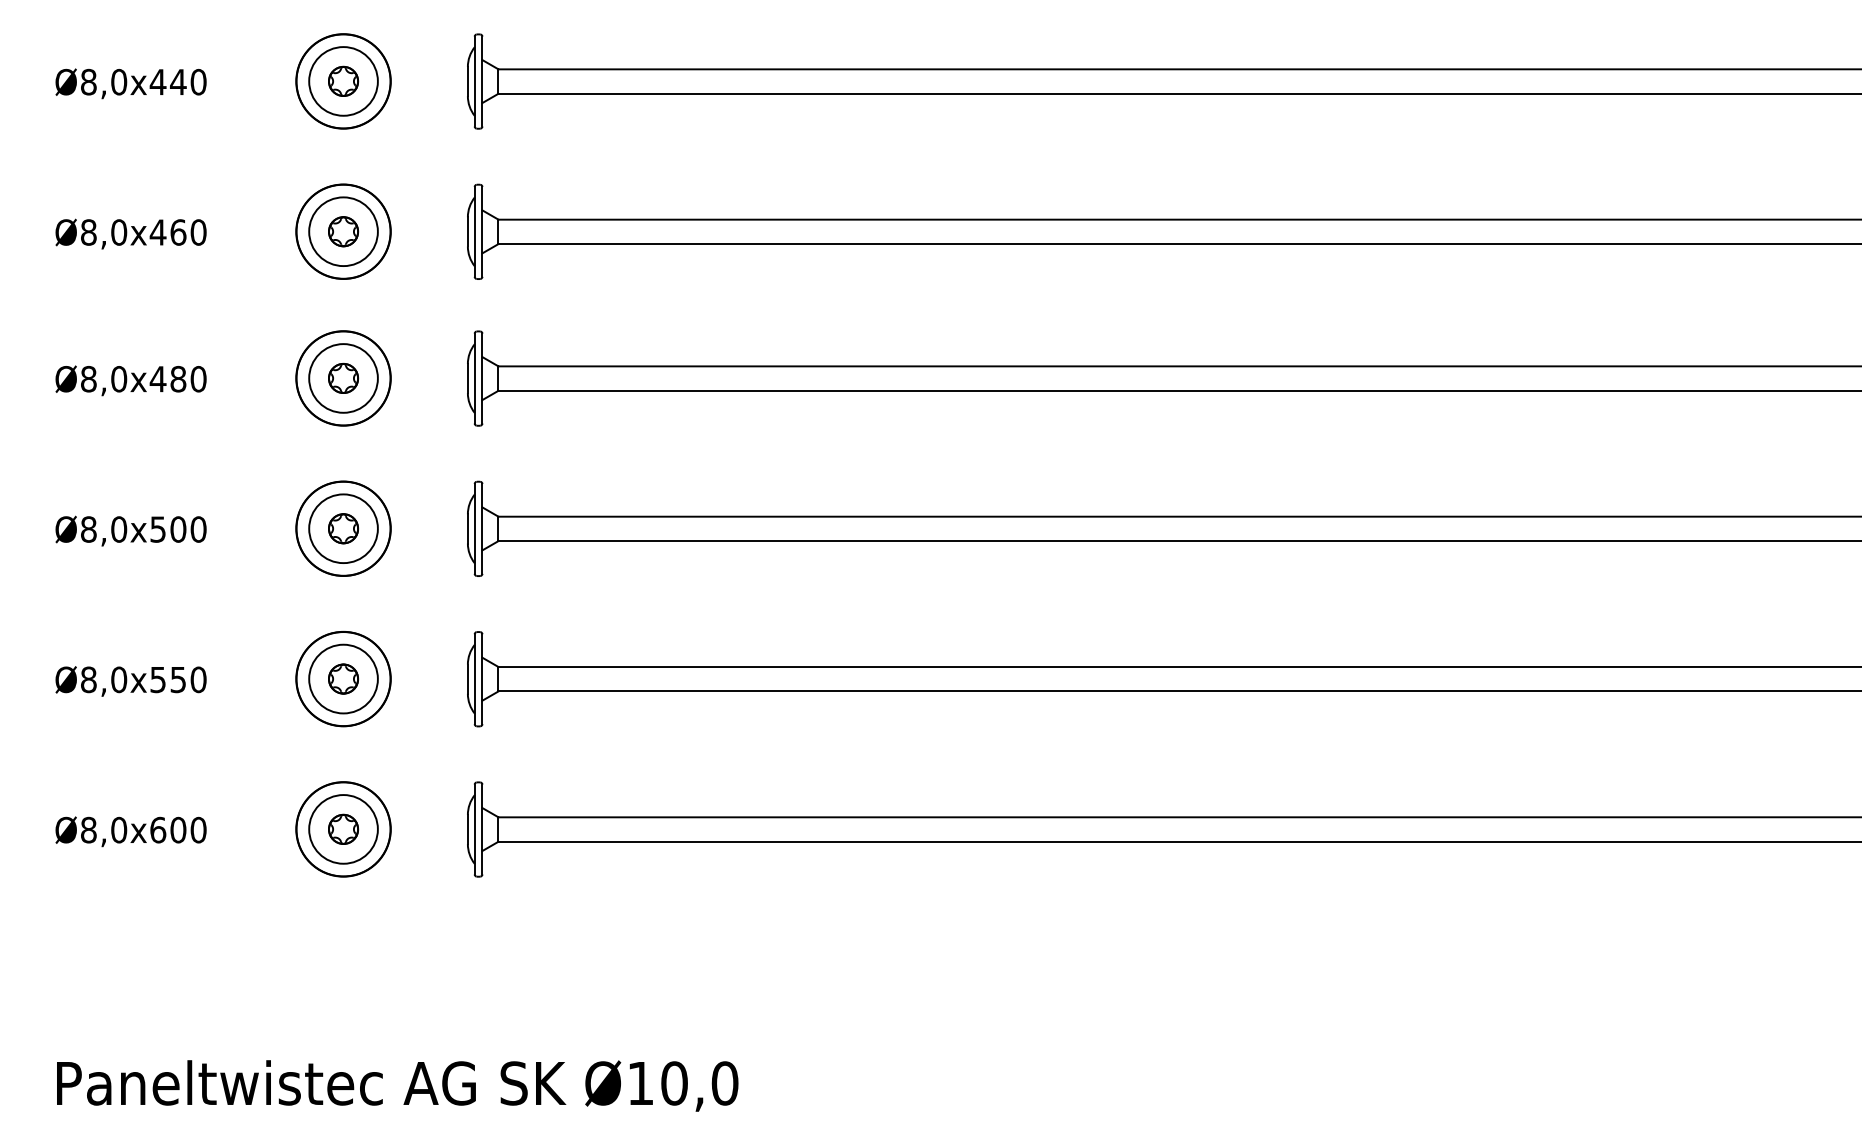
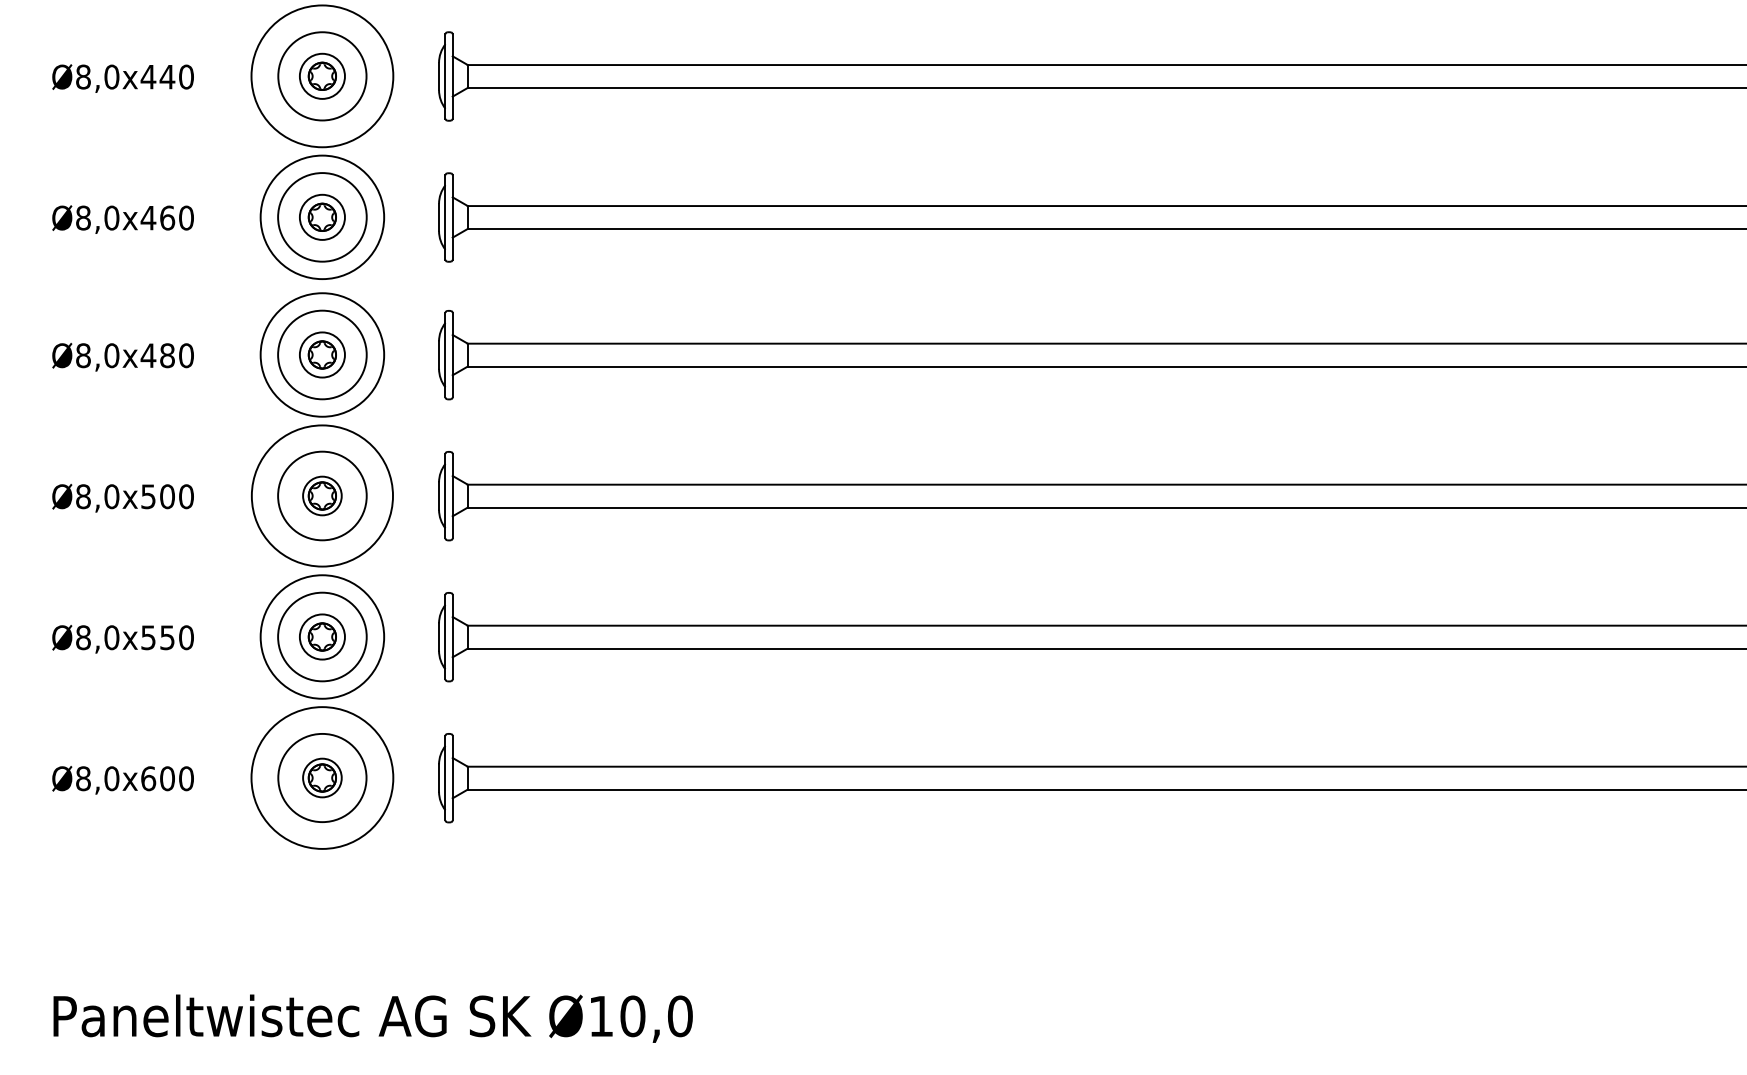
circle: (343, 81) -> (322, 76), size x0.7
circle: (343, 81) -> (322, 76), size x1.6
circle: (343, 231) -> (322, 217), size x0.7
circle: (343, 231) -> (322, 217), size x1.4
circle: (343, 377) -> (322, 354), size x0.7
circle: (343, 377) -> (322, 354), size x1.4
circle: (343, 528) -> (322, 495), size x0.6
circle: (343, 528) -> (322, 495), size x1.6
circle: (343, 678) -> (322, 636), size x0.7
circle: (343, 678) -> (322, 636), size x1.4
circle: (343, 828) -> (322, 777), size x0.6
circle: (343, 828) -> (322, 777), size x1.6

